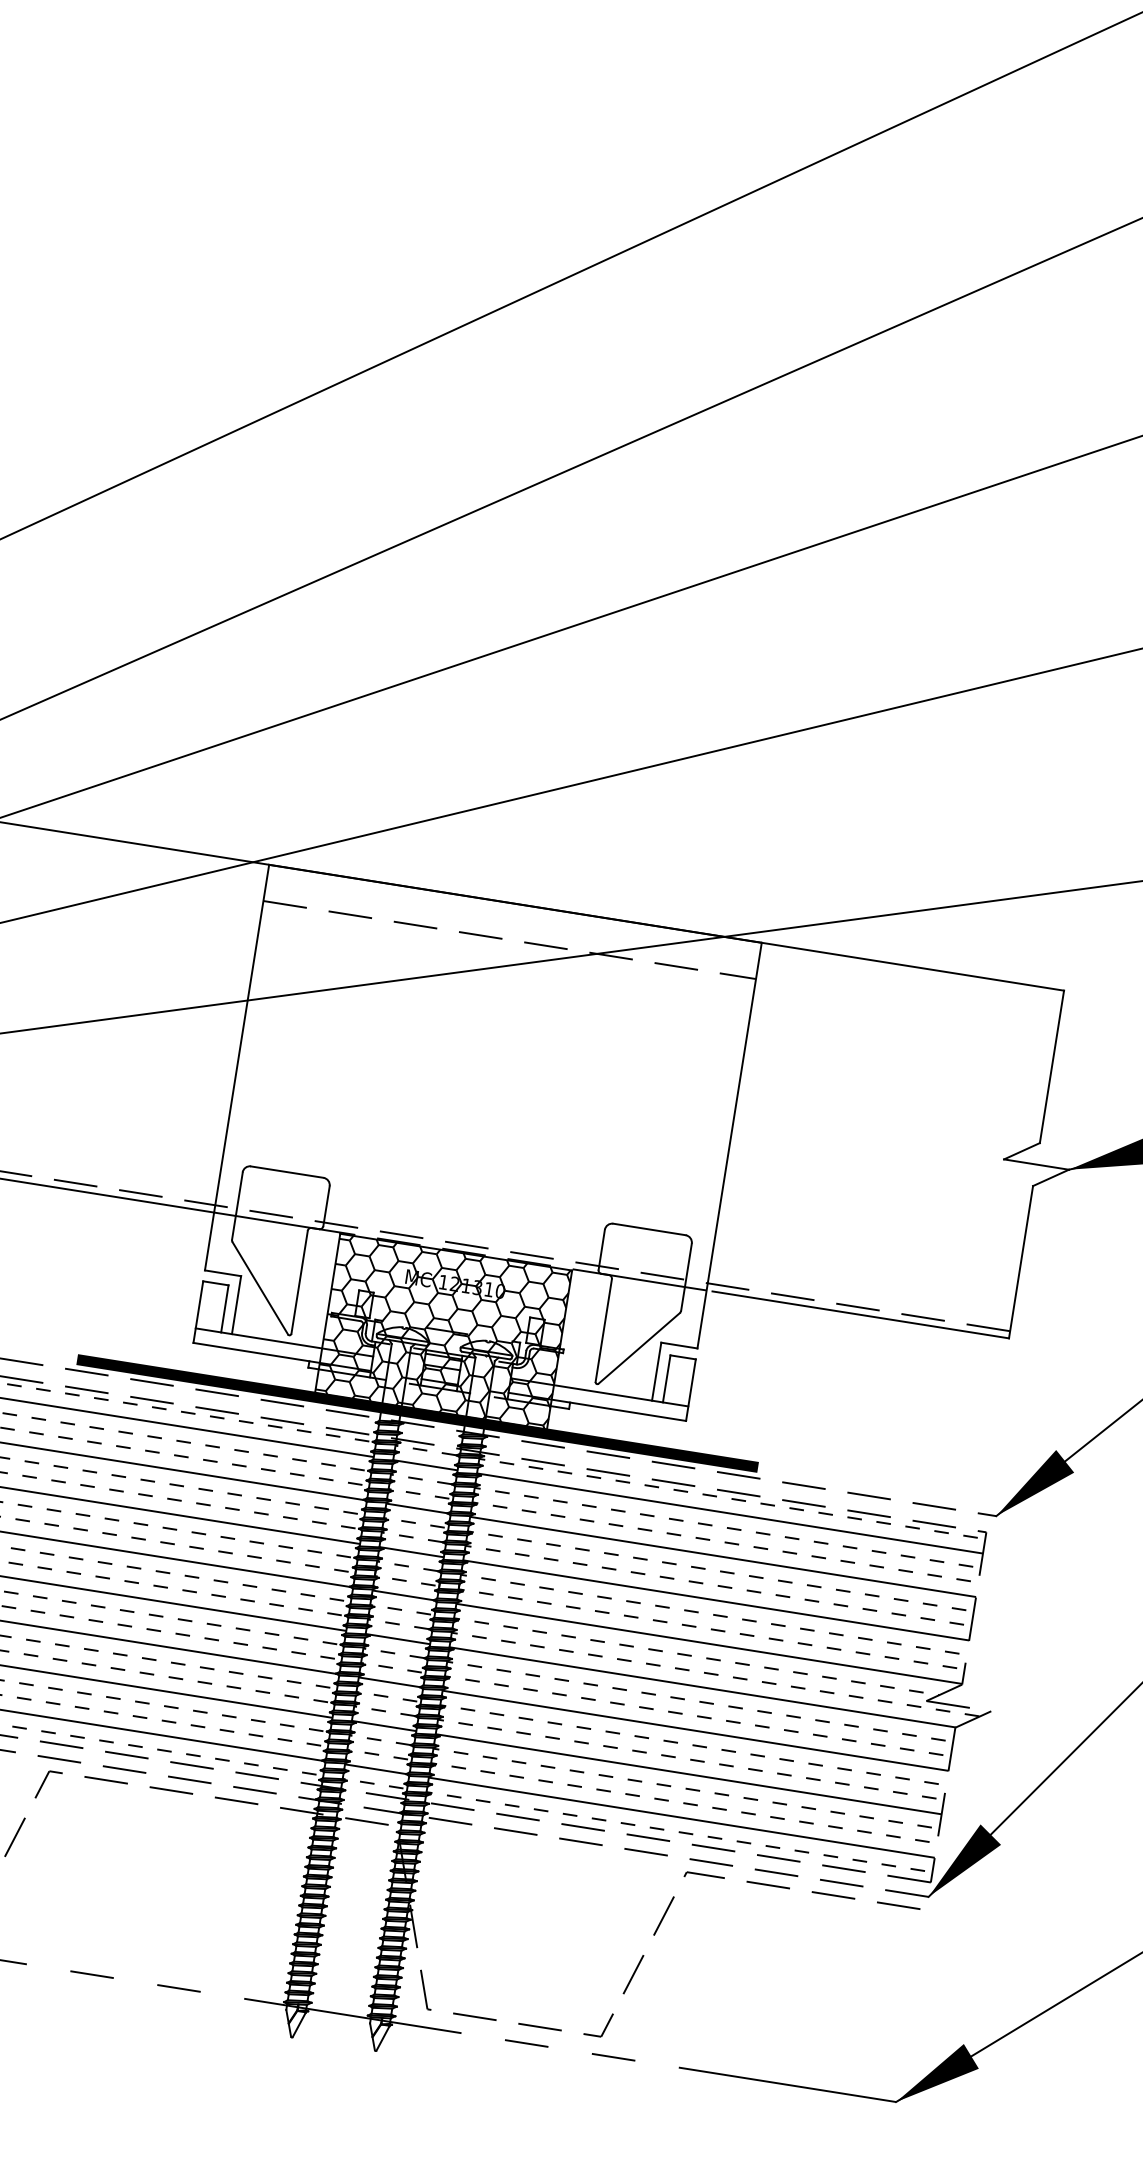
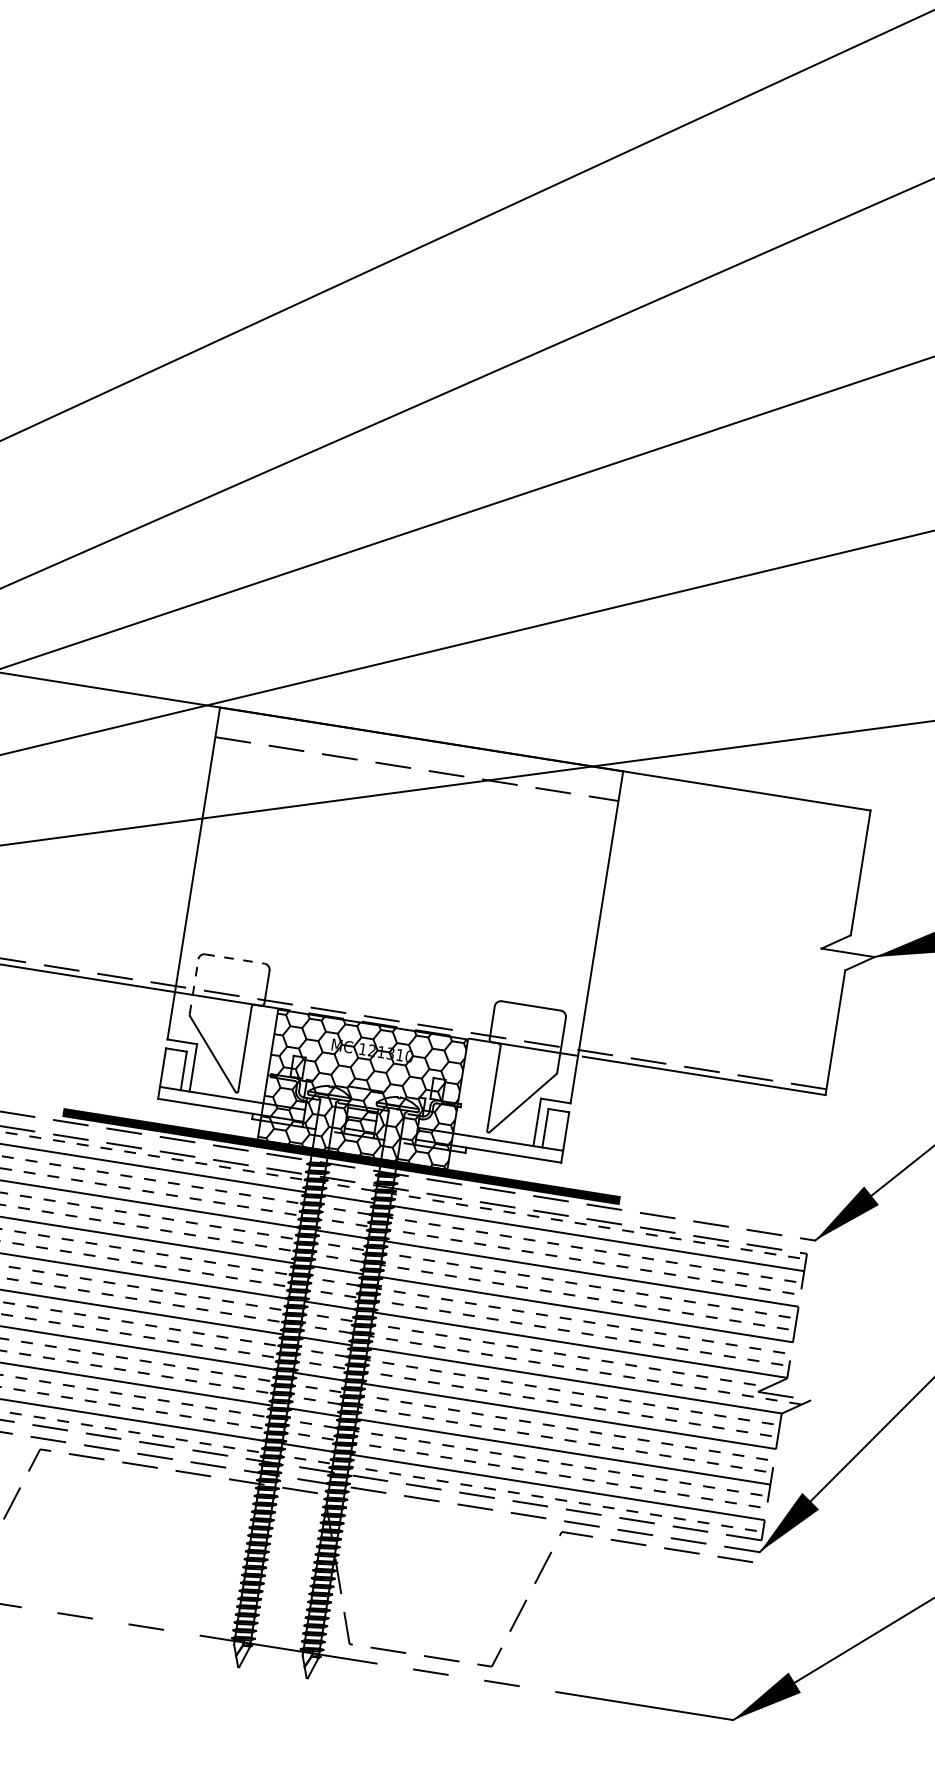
line: (287, 1172) -> (235, 959), solid -> dashed
line: (237, 1206) -> (194, 987), solid -> dashed

